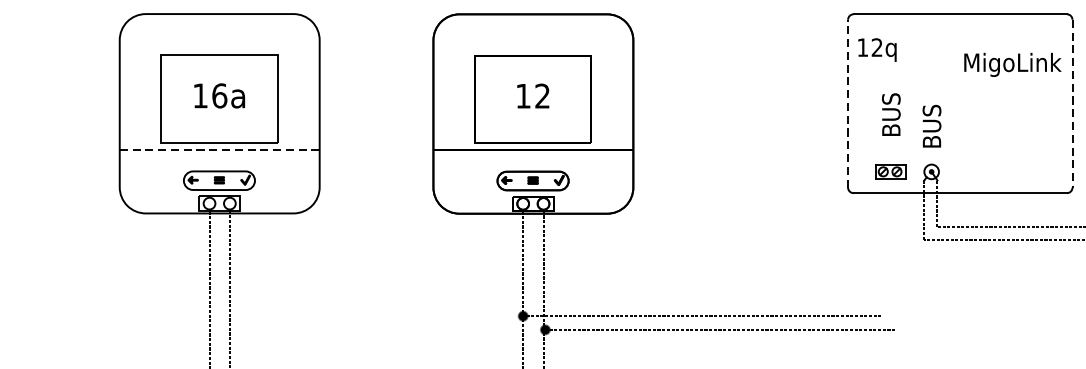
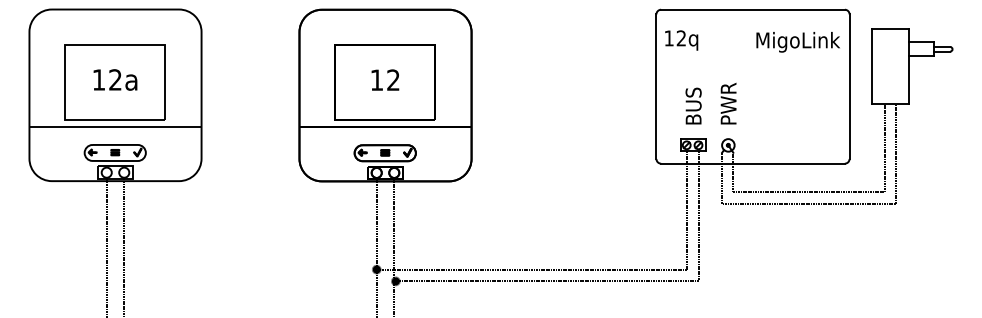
text: (1011, 65) -> (797, 42), moved
text: (219, 95) -> (115, 79), 16a -> 12a
line: (848, 103) -> (656, 86), dashed -> solid
line: (1072, 104) -> (849, 87), dashed -> solid
text: (891, 113) -> (693, 105), moved
text: (931, 122) -> (728, 102), BUS -> PWR
line: (220, 149) -> (116, 126), dashed -> solid
line: (883, 246) -> (686, 209), added
line: (896, 253) -> (698, 215), added

